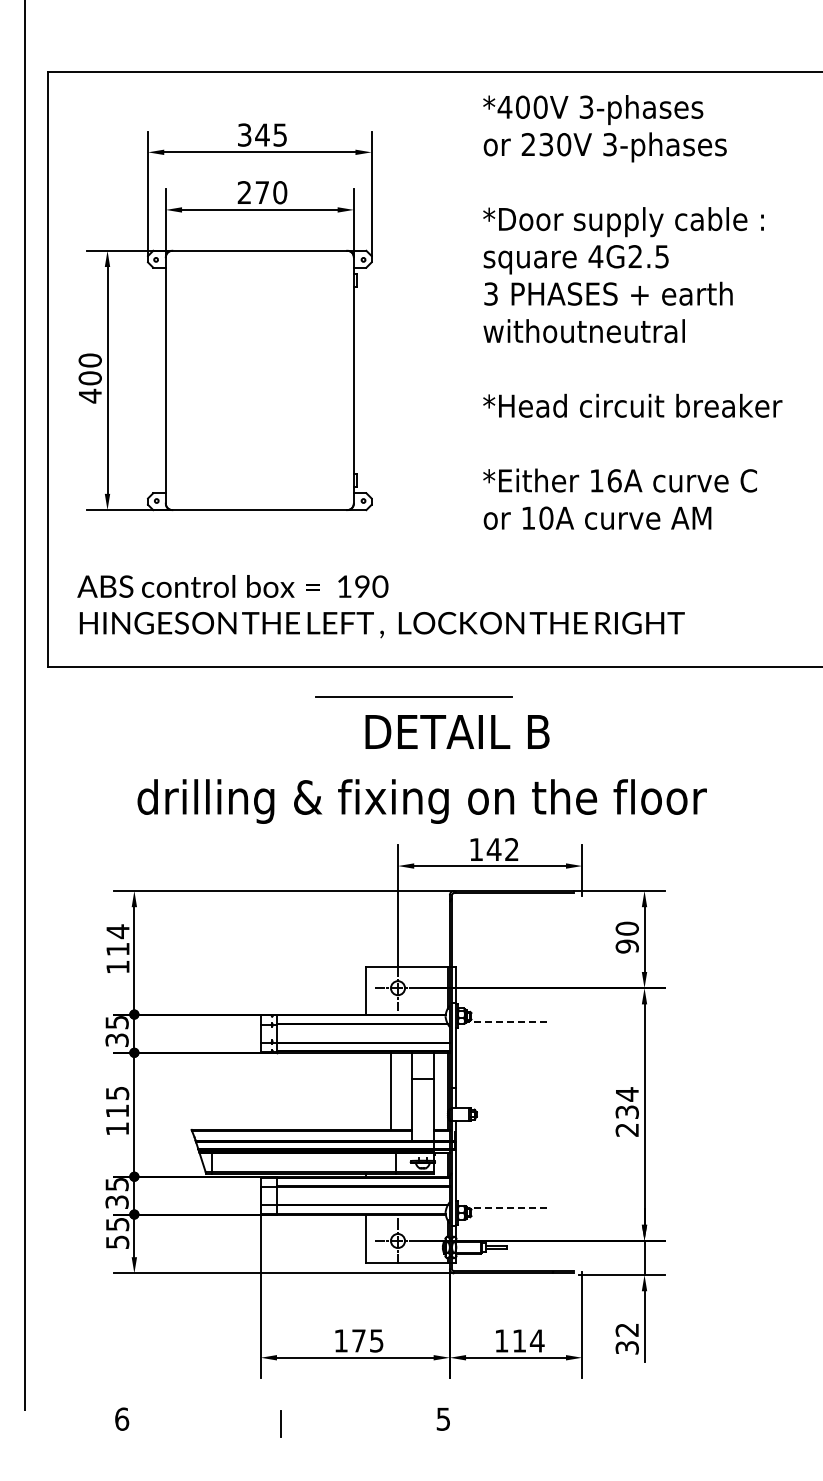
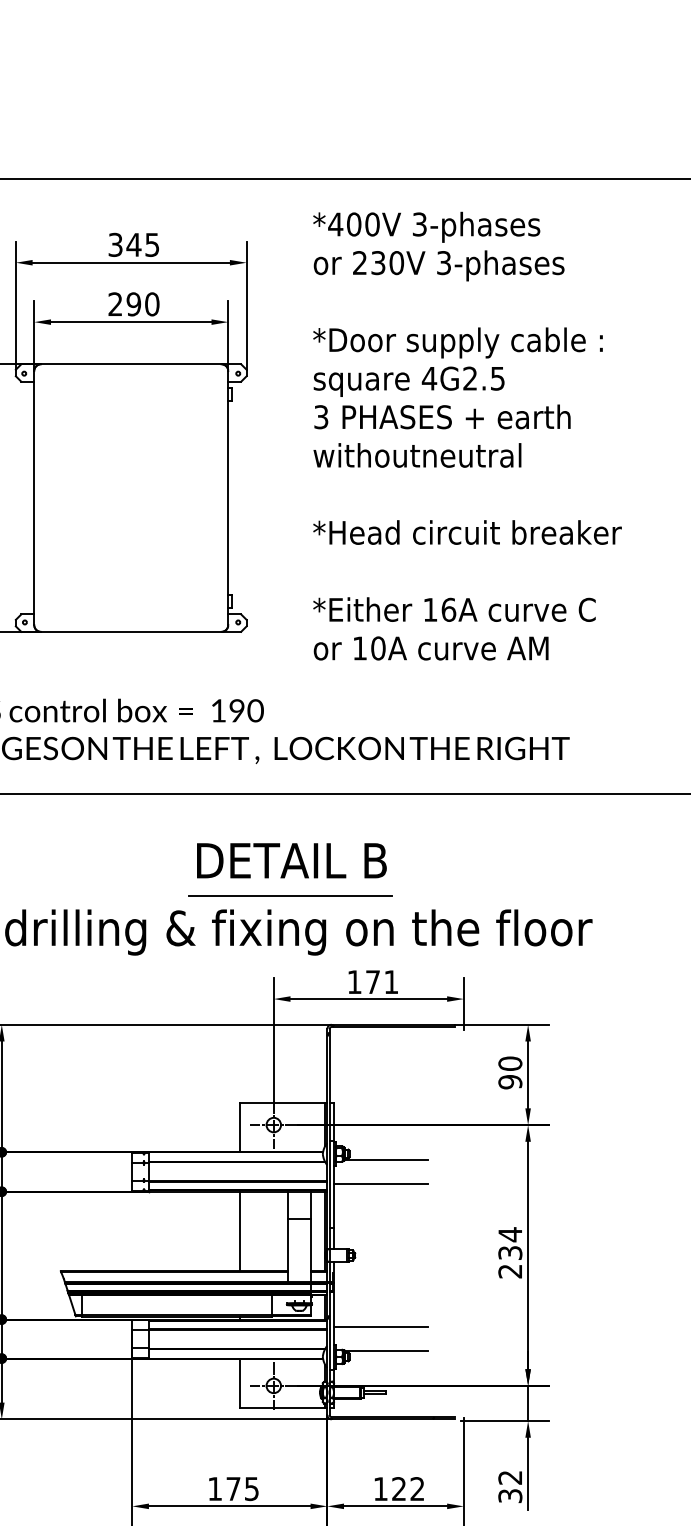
text: (262, 192) -> (134, 304), 270 -> 290
text: (632, 312) -> (467, 436), moved
line: (413, 696) -> (289, 895), moved
text: (457, 731) -> (291, 860), moved
text: (502, 849) -> (381, 981), 142 -> 171
line: (506, 1021) -> (385, 1159), dashed -> solid
line: (501, 1045) -> (380, 1184), added
line: (390, 1090) -> (240, 1230), moved
line: (501, 1183) -> (380, 1326), added
line: (506, 1207) -> (385, 1351), dashed -> solid
text: (528, 1340) -> (408, 1488), 114 -> 122

